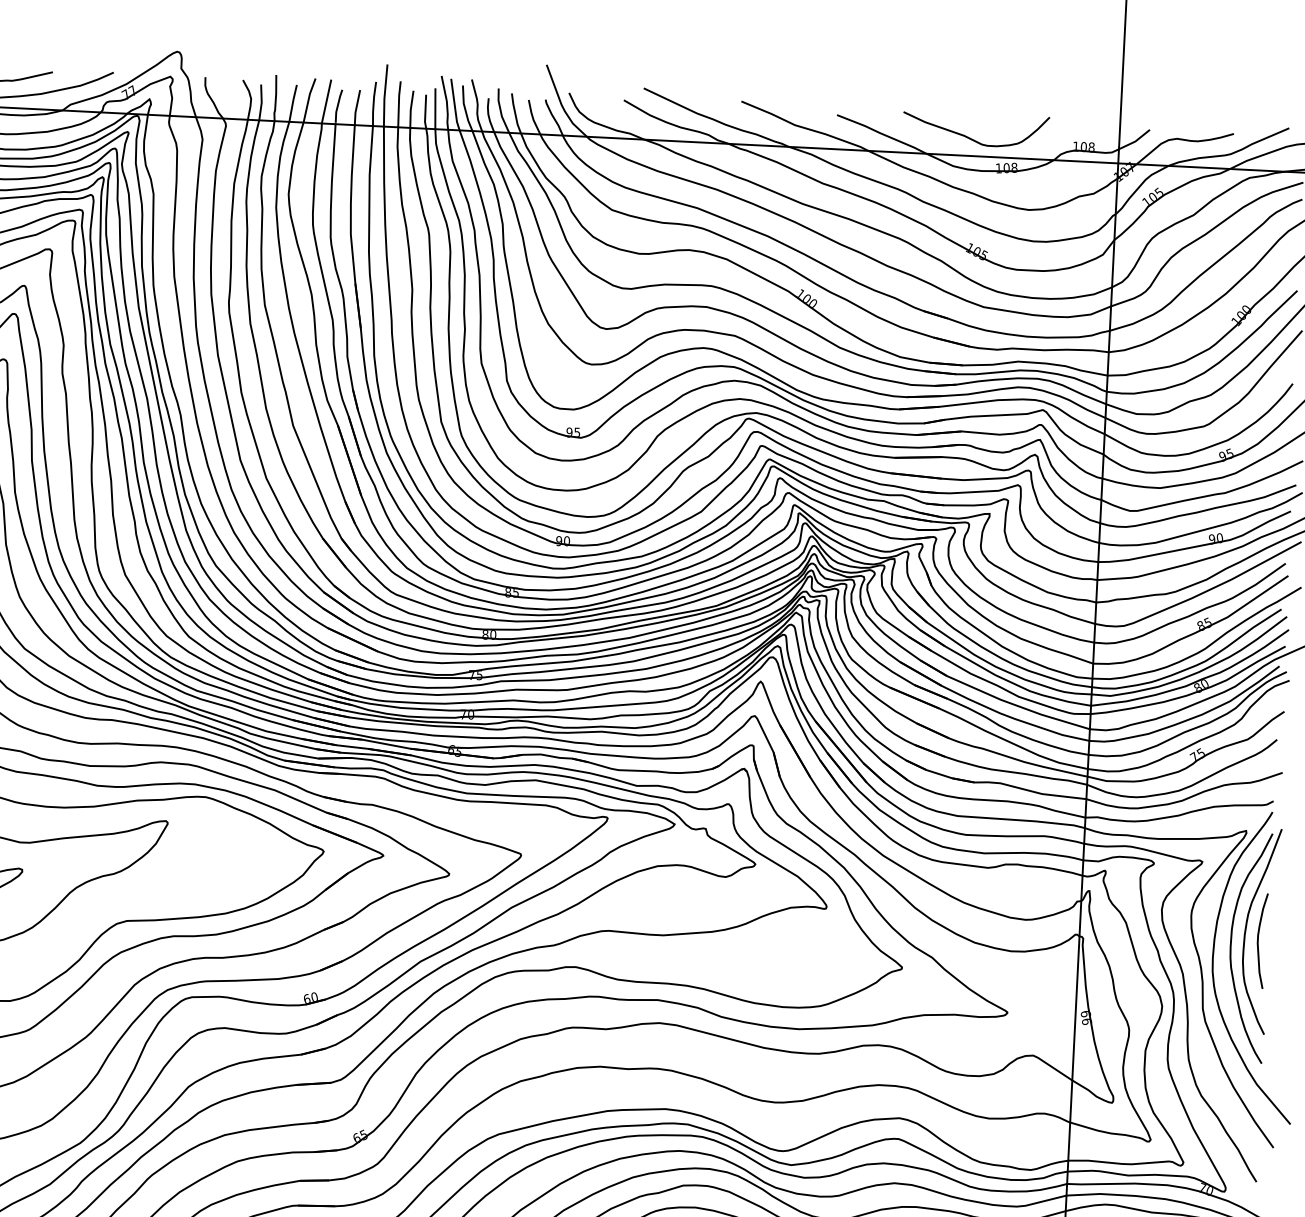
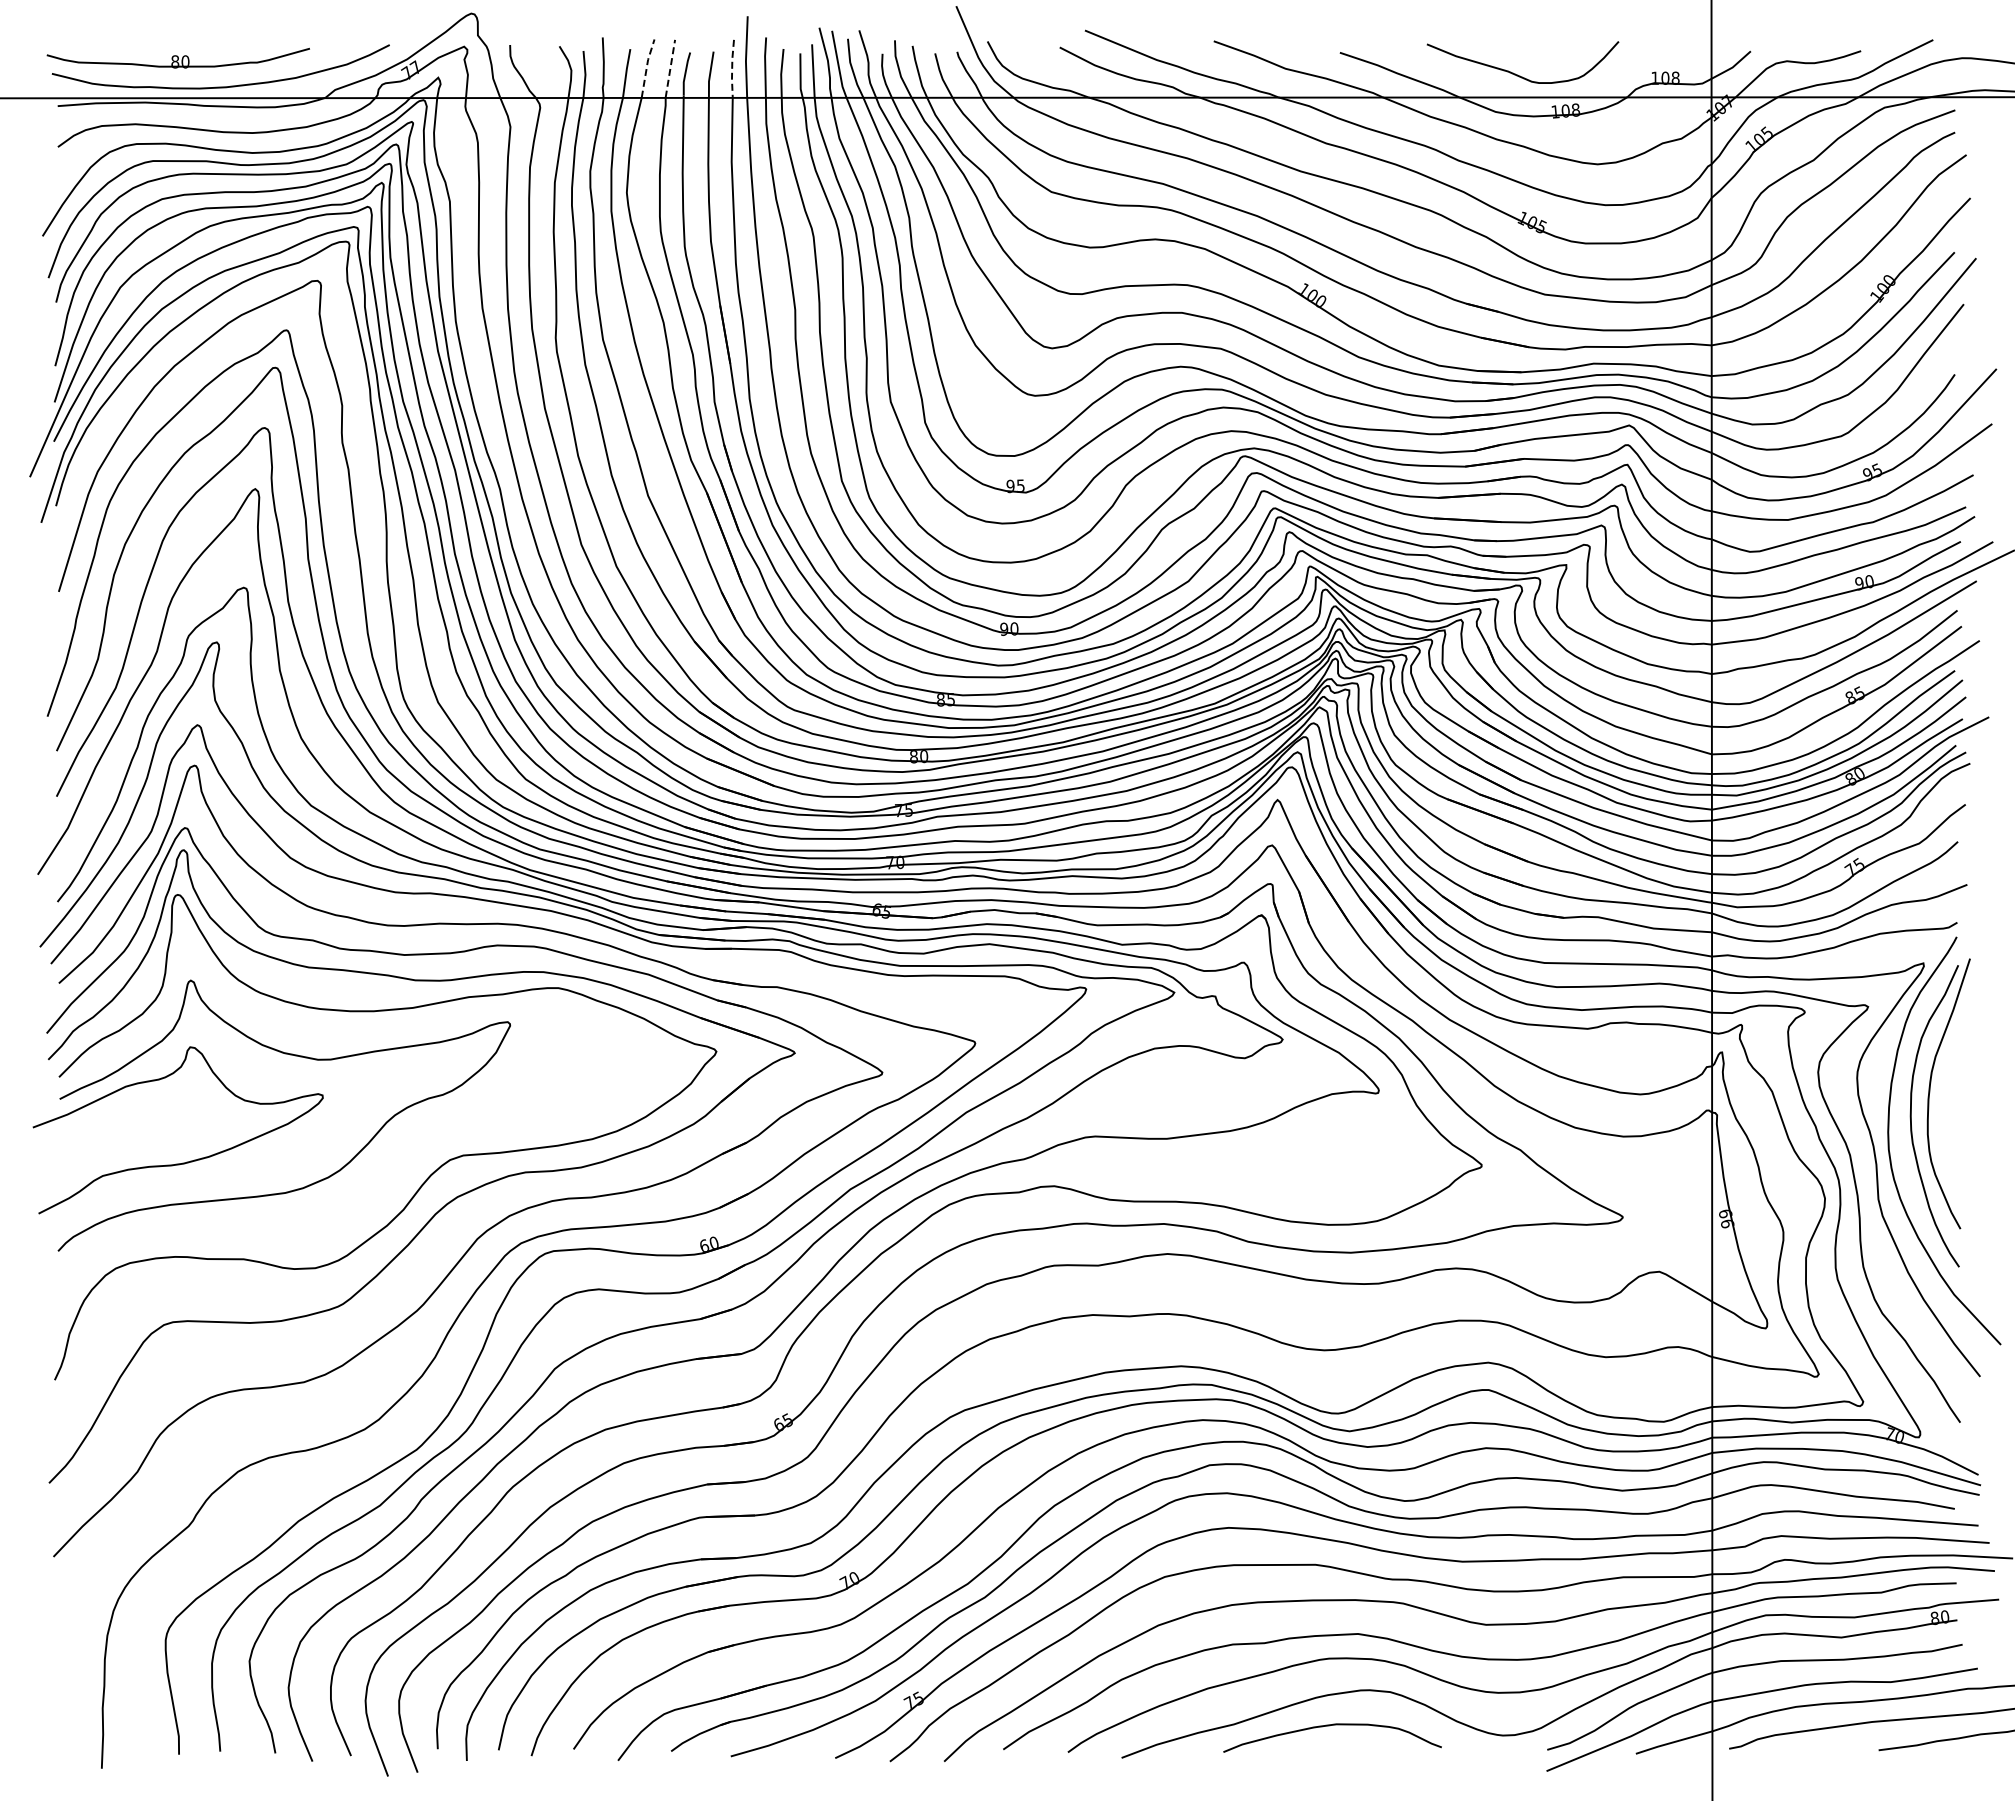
line: (308, 99) -> (646, 67), solid -> dashed
line: (326, 101) -> (670, 68), solid -> dashed
line: (373, 103) -> (732, 68), solid -> dashed
curve: (1258, 940) -> (1946, 1106), removed

